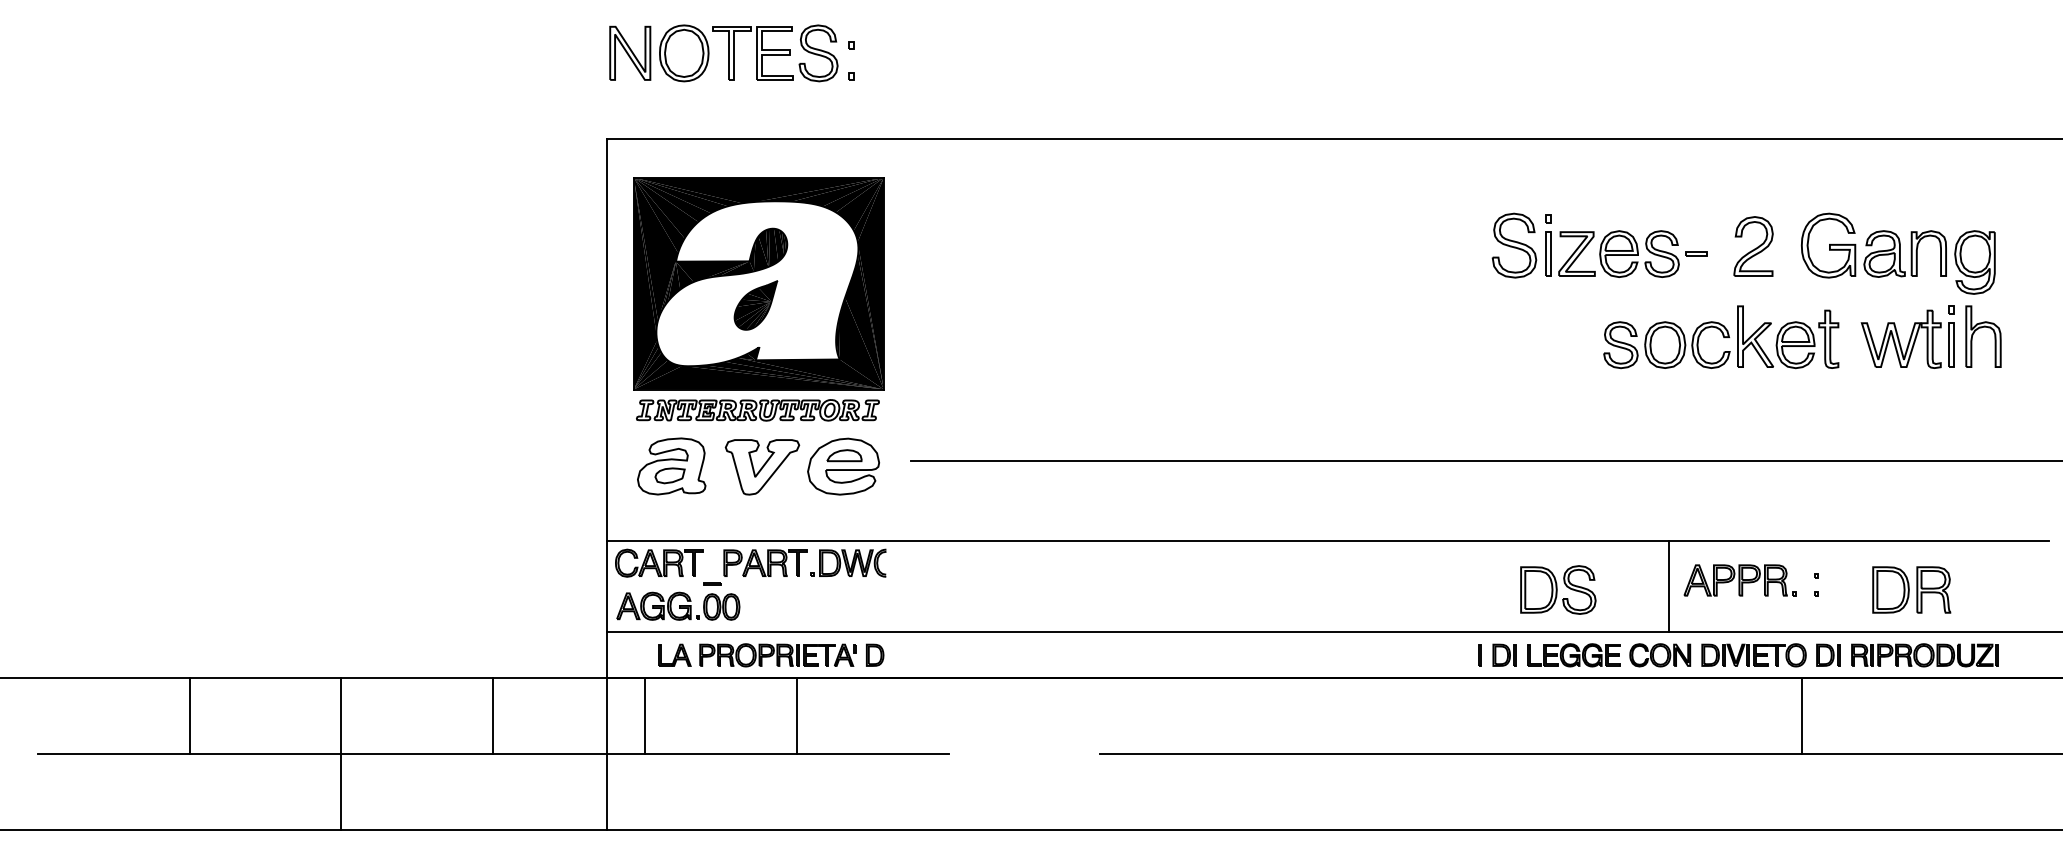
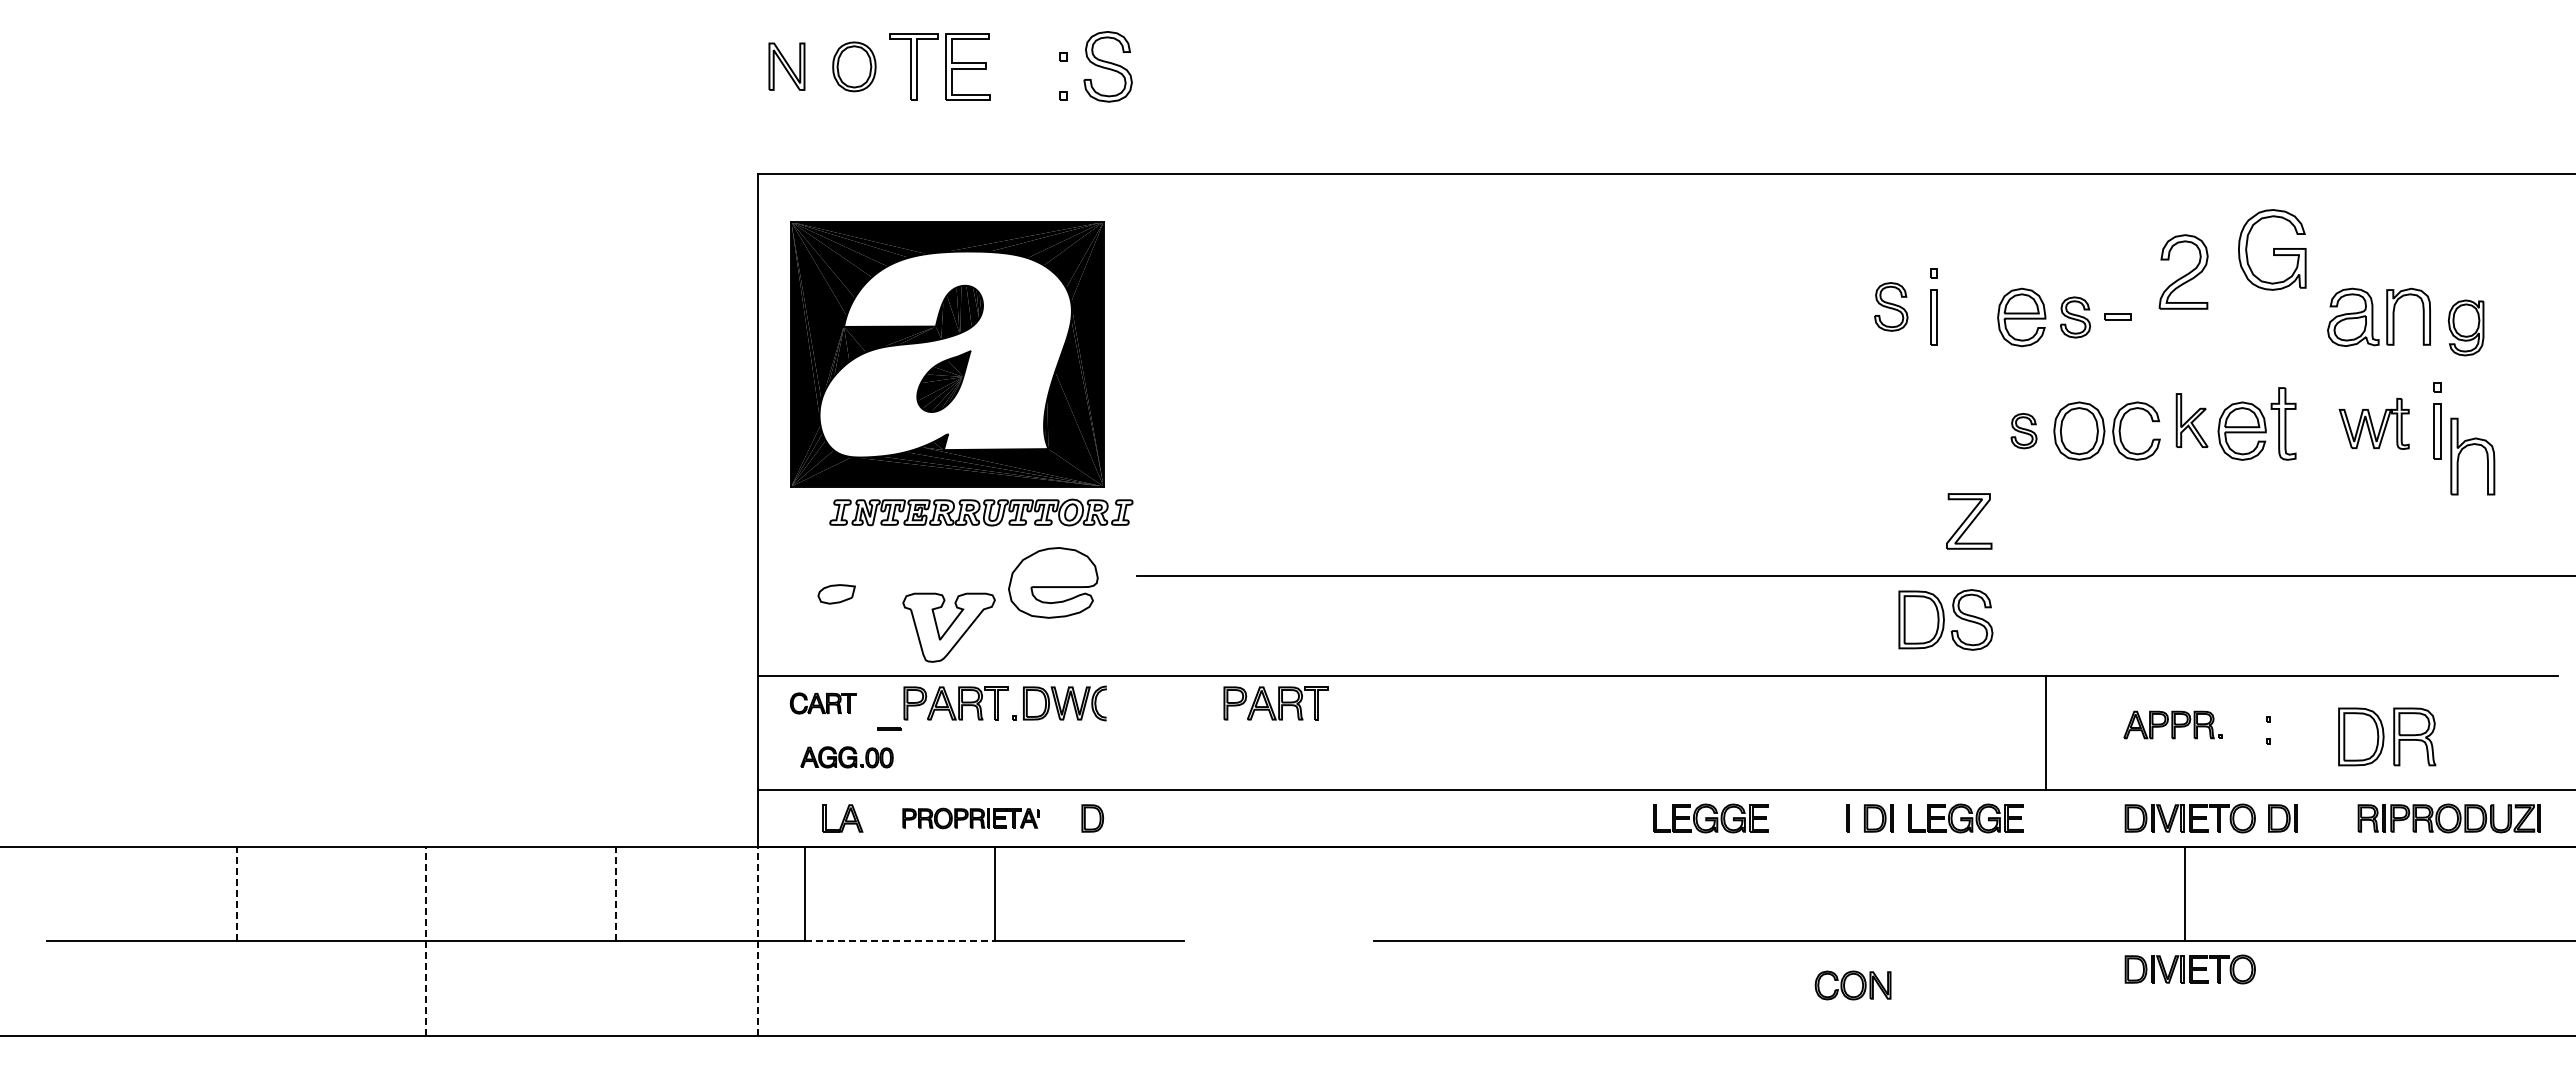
part: (629, 53) -> (786, 66), size x0.7
part: (684, 53) -> (854, 66), size x0.7
part: (818, 53) -> (1107, 66), moved
part: (1514, 245) -> (1891, 306), size x0.6
part: (1828, 245) -> (2272, 249), moved
part: (1753, 246) -> (2183, 271), moved
part: (1577, 254) -> (1969, 521), moved
part: (1662, 254) -> (2075, 317), size x0.7
part: (1974, 262) -> (2465, 327), size x0.7
part: (1980, 328) -> (2468, 446), moved
part: (1755, 336) -> (2191, 420), size x0.7
part: (1901, 339) -> (2374, 423), size x0.7
part: (1620, 344) -> (2023, 430), size x0.6
part: (758, 410) -> (981, 512), moved
part: (844, 455) -> (1054, 568), removed
part: (671, 466) -> (838, 582), removed
part: (762, 467) -> (948, 627), moved
part: (659, 563) -> (823, 703), size x0.6
part: (1021, 563) -> (1275, 703), added
part: (1739, 580) -> (2172, 724), size x0.7
line: (1669, 586) -> (2045, 732), moved
part: (1558, 589) -> (1945, 619), moved
part: (677, 606) -> (846, 757), size x0.6
part: (777, 655) -> (970, 818), size x0.7
part: (1369, 655) -> (1710, 818), added
part: (1659, 655) -> (1852, 985), moved
part: (1923, 655) -> (2448, 818), moved
line: (189, 715) -> (236, 893), solid -> dashed
line: (492, 715) -> (615, 893), solid -> dashed
line: (1802, 715) -> (2185, 893), moved
line: (341, 753) -> (426, 941), solid -> dashed
line: (606, 753) -> (757, 941), solid -> dashed
line: (721, 753) -> (900, 941), solid -> dashed
part: (1753, 776) -> (2189, 969), added

